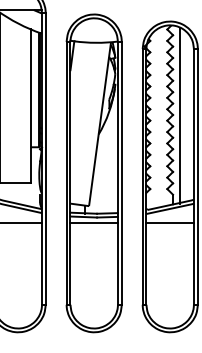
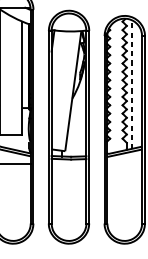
line: (179, 115) -> (131, 84), solid -> dashed
line: (93, 223) -> (68, 163), removed
line: (169, 223) -> (124, 163), removed

